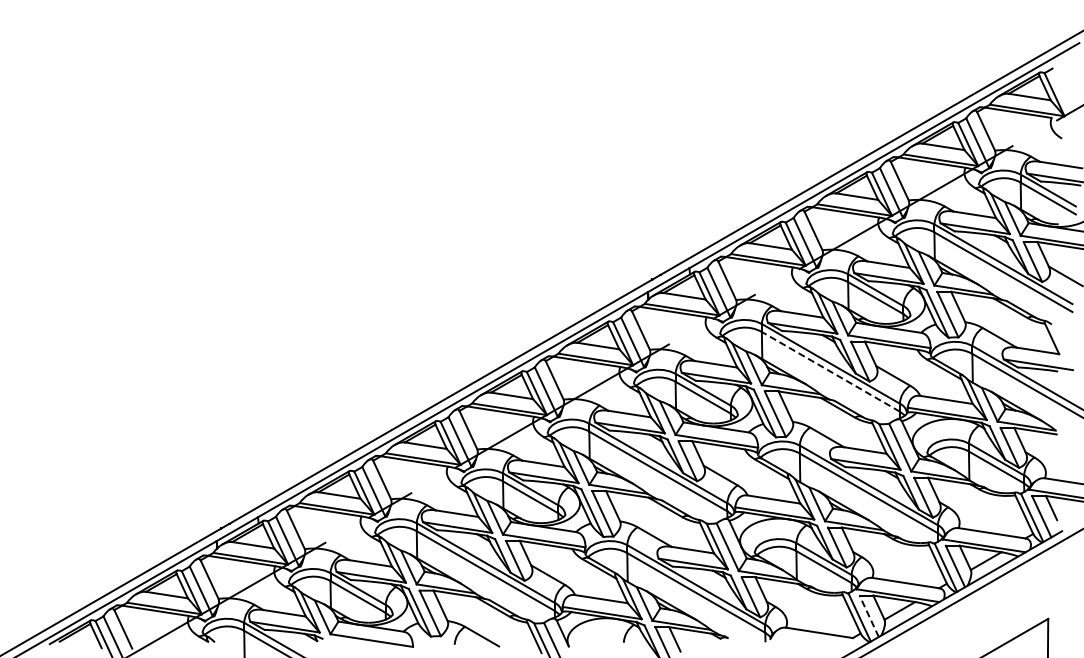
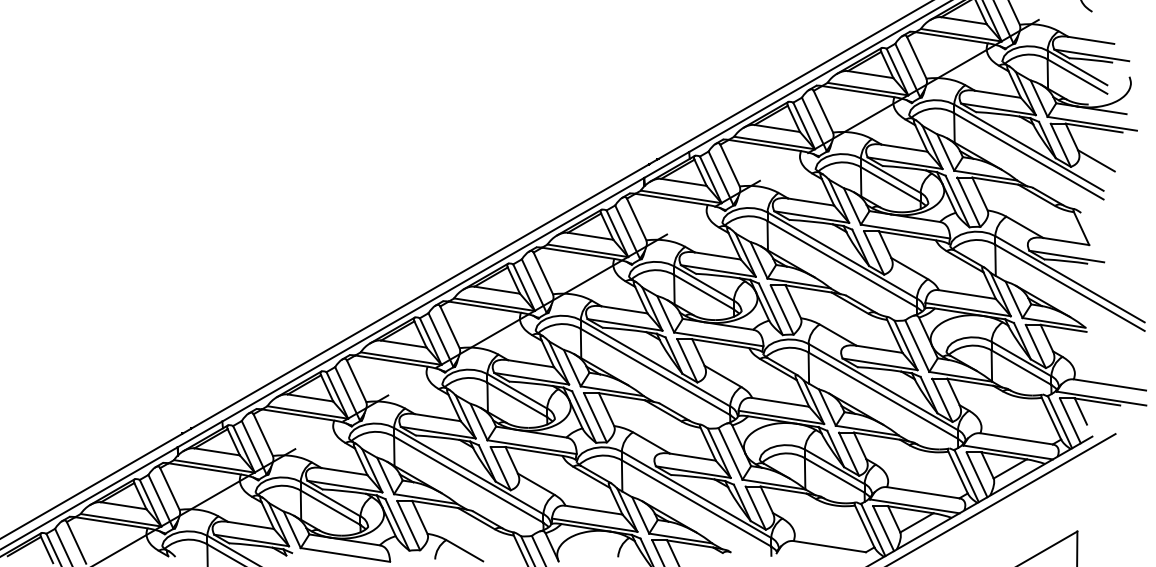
line: (830, 371) -> (841, 263), dashed -> solid
line: (869, 616) -> (883, 528), dashed -> solid

